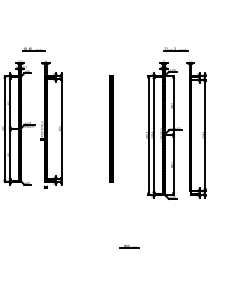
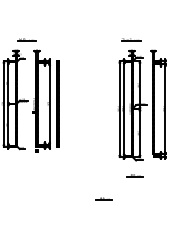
part: (175, 49) -> (130, 40), moved
line: (111, 128) -> (57, 103), moved
line: (167, 217) -> (135, 175), added

